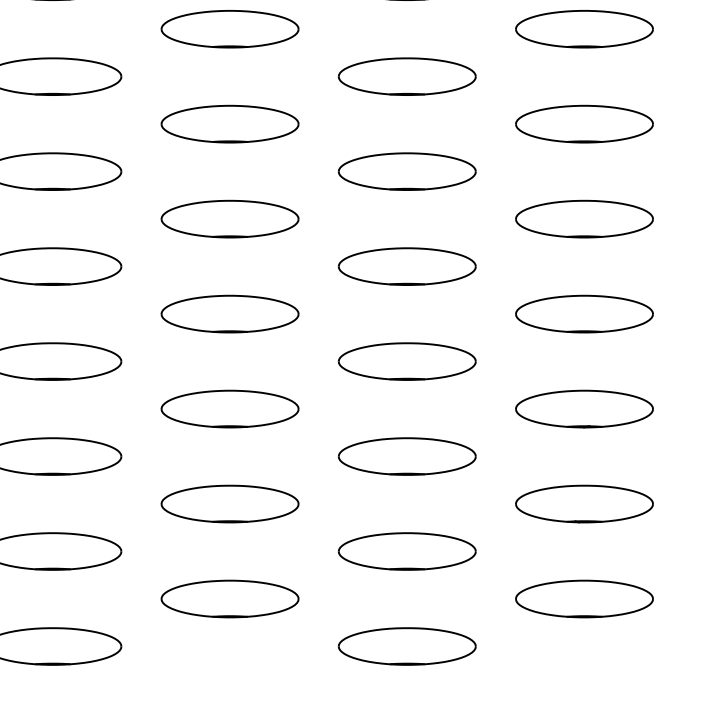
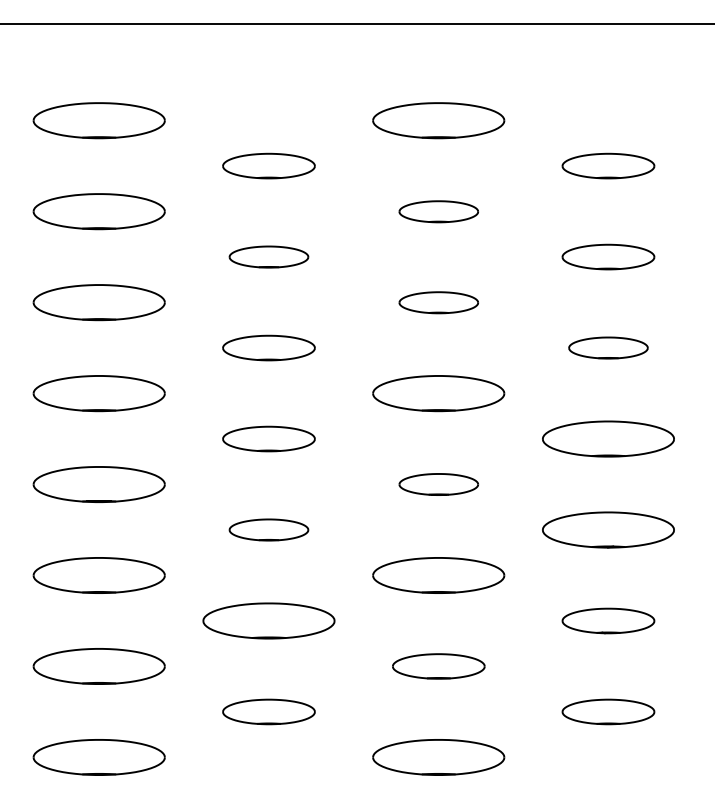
part: (229, 28) -> (268, 165), size x0.7
part: (584, 28) -> (608, 165), size x0.7
part: (407, 76) -> (438, 211), size x0.6
part: (229, 123) -> (268, 256), size x0.6
part: (584, 123) -> (608, 256), size x0.7
part: (407, 171) -> (438, 302), size x0.6
part: (229, 218) -> (268, 347), size x0.7
part: (584, 218) -> (608, 347), size x0.6
part: (229, 313) -> (268, 438), size x0.7
part: (407, 361) -> (438, 484), size x0.6
part: (229, 408) -> (268, 529), size x0.6
part: (584, 503) -> (608, 620), size x0.7
part: (407, 551) -> (438, 666), size x0.7
part: (229, 598) -> (268, 711), size x0.7
part: (584, 598) -> (608, 711), size x0.7

